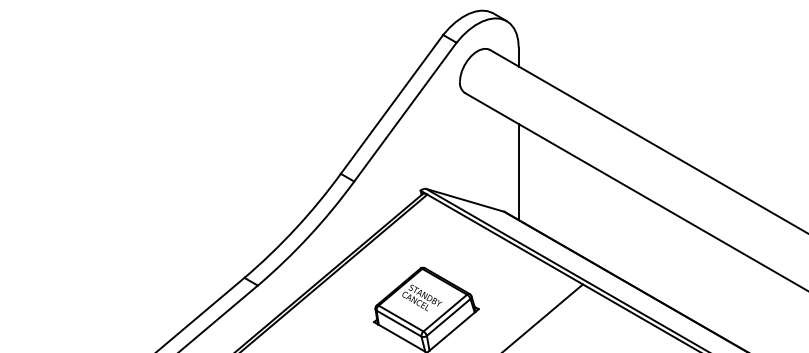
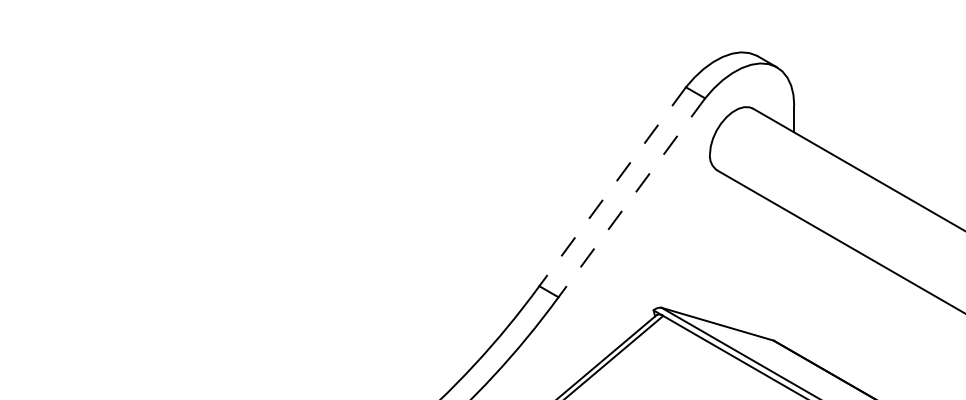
line: (391, 104) -> (611, 186), solid -> dashed
line: (405, 112) -> (631, 198), solid -> dashed
line: (518, 172) -> (793, 284), removed

